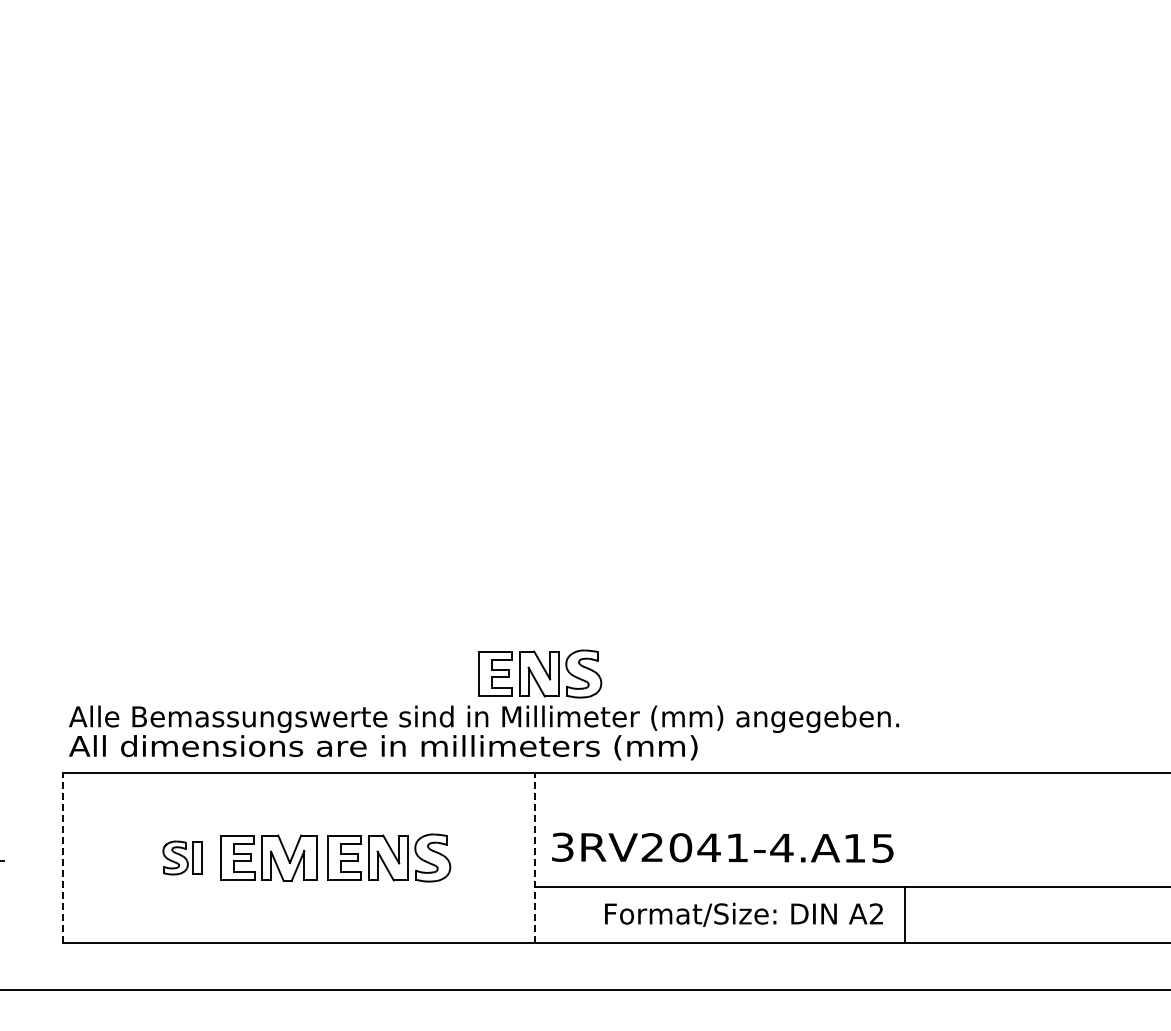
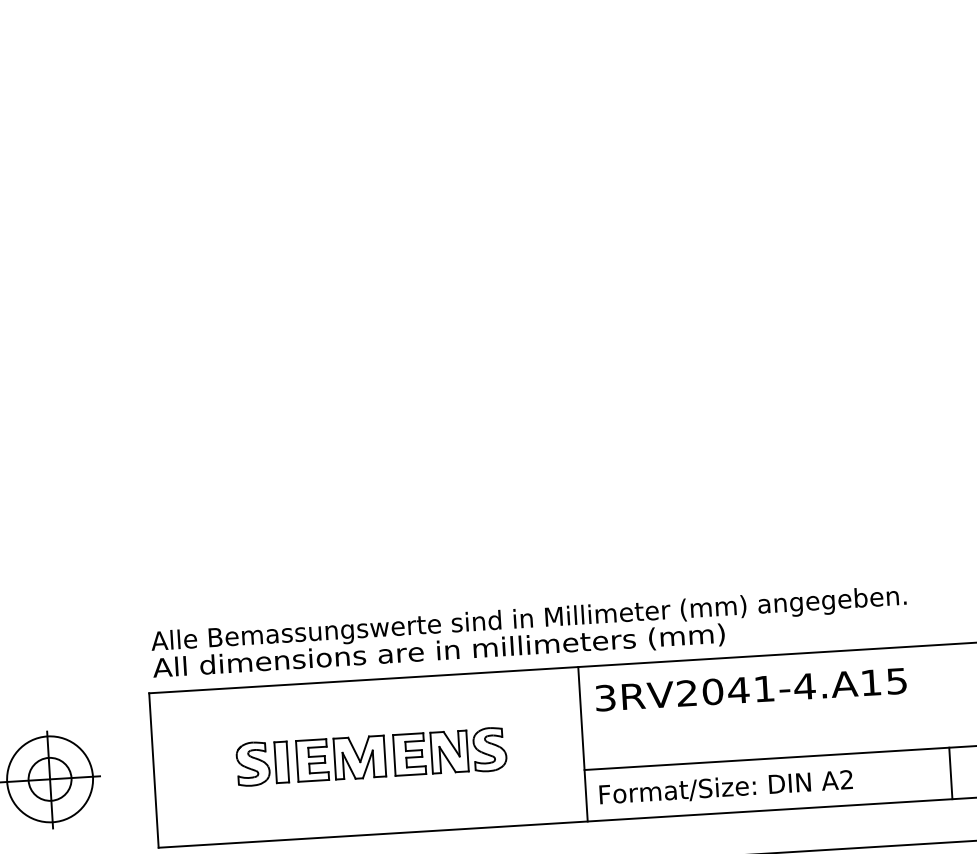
part: (540, 673) -> (577, 575), removed
text: (722, 847) -> (750, 689), moved
part: (182, 857) -> (262, 763), size x1.43
line: (63, 858) -> (154, 770), dashed -> solid
line: (535, 858) -> (583, 744), dashed -> solid
text: (743, 914) -> (725, 787), moved
line: (905, 914) -> (951, 772), moved

